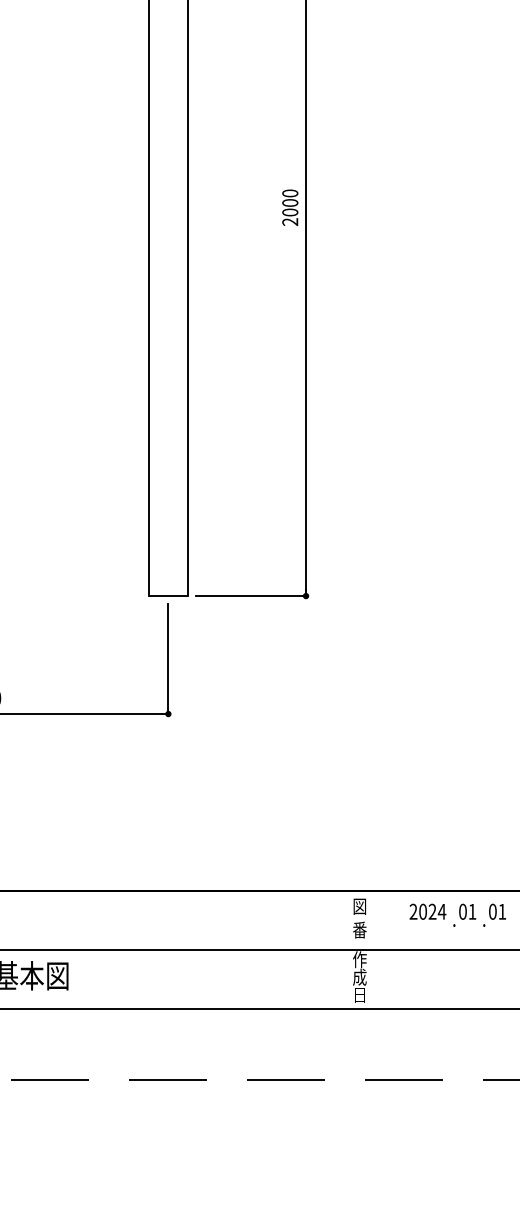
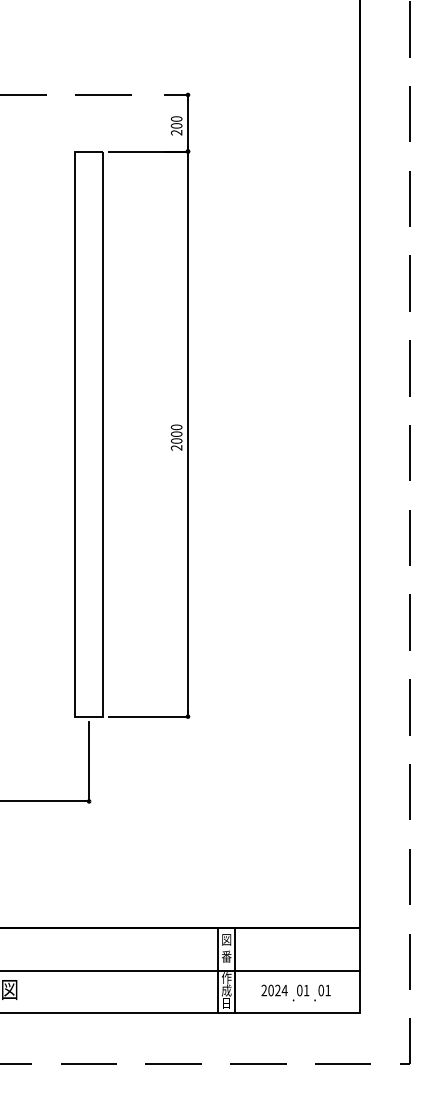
text: (457, 914) -> (295, 992), moved
line: (348, 949) -> (218, 970), added
line: (372, 949) -> (235, 970), added

